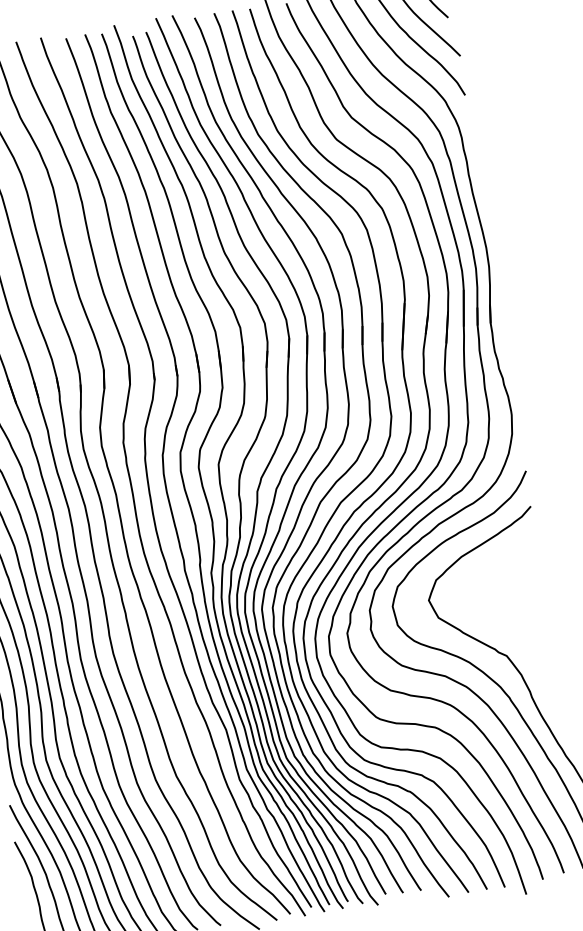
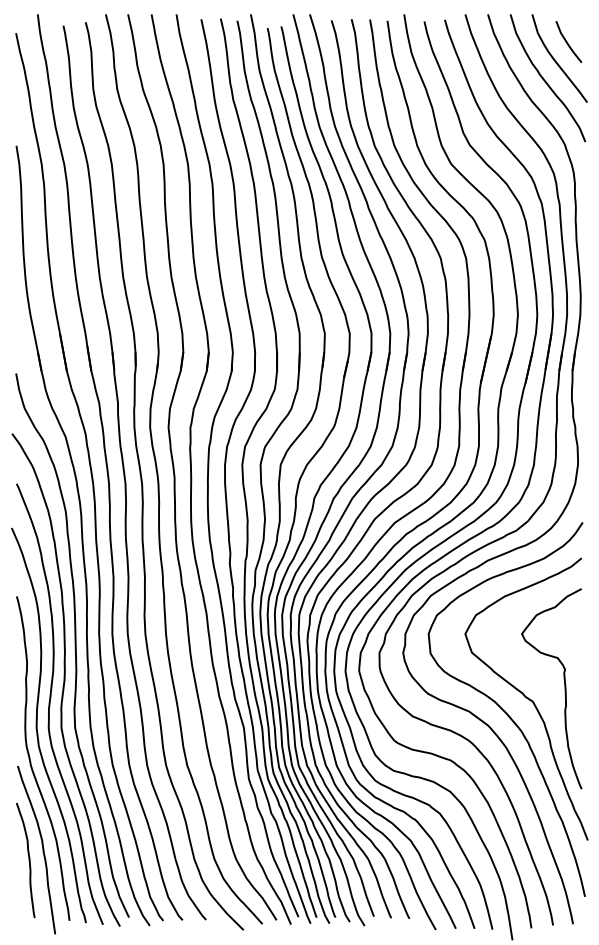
curve: (535, 637) -> (564, 688), added

